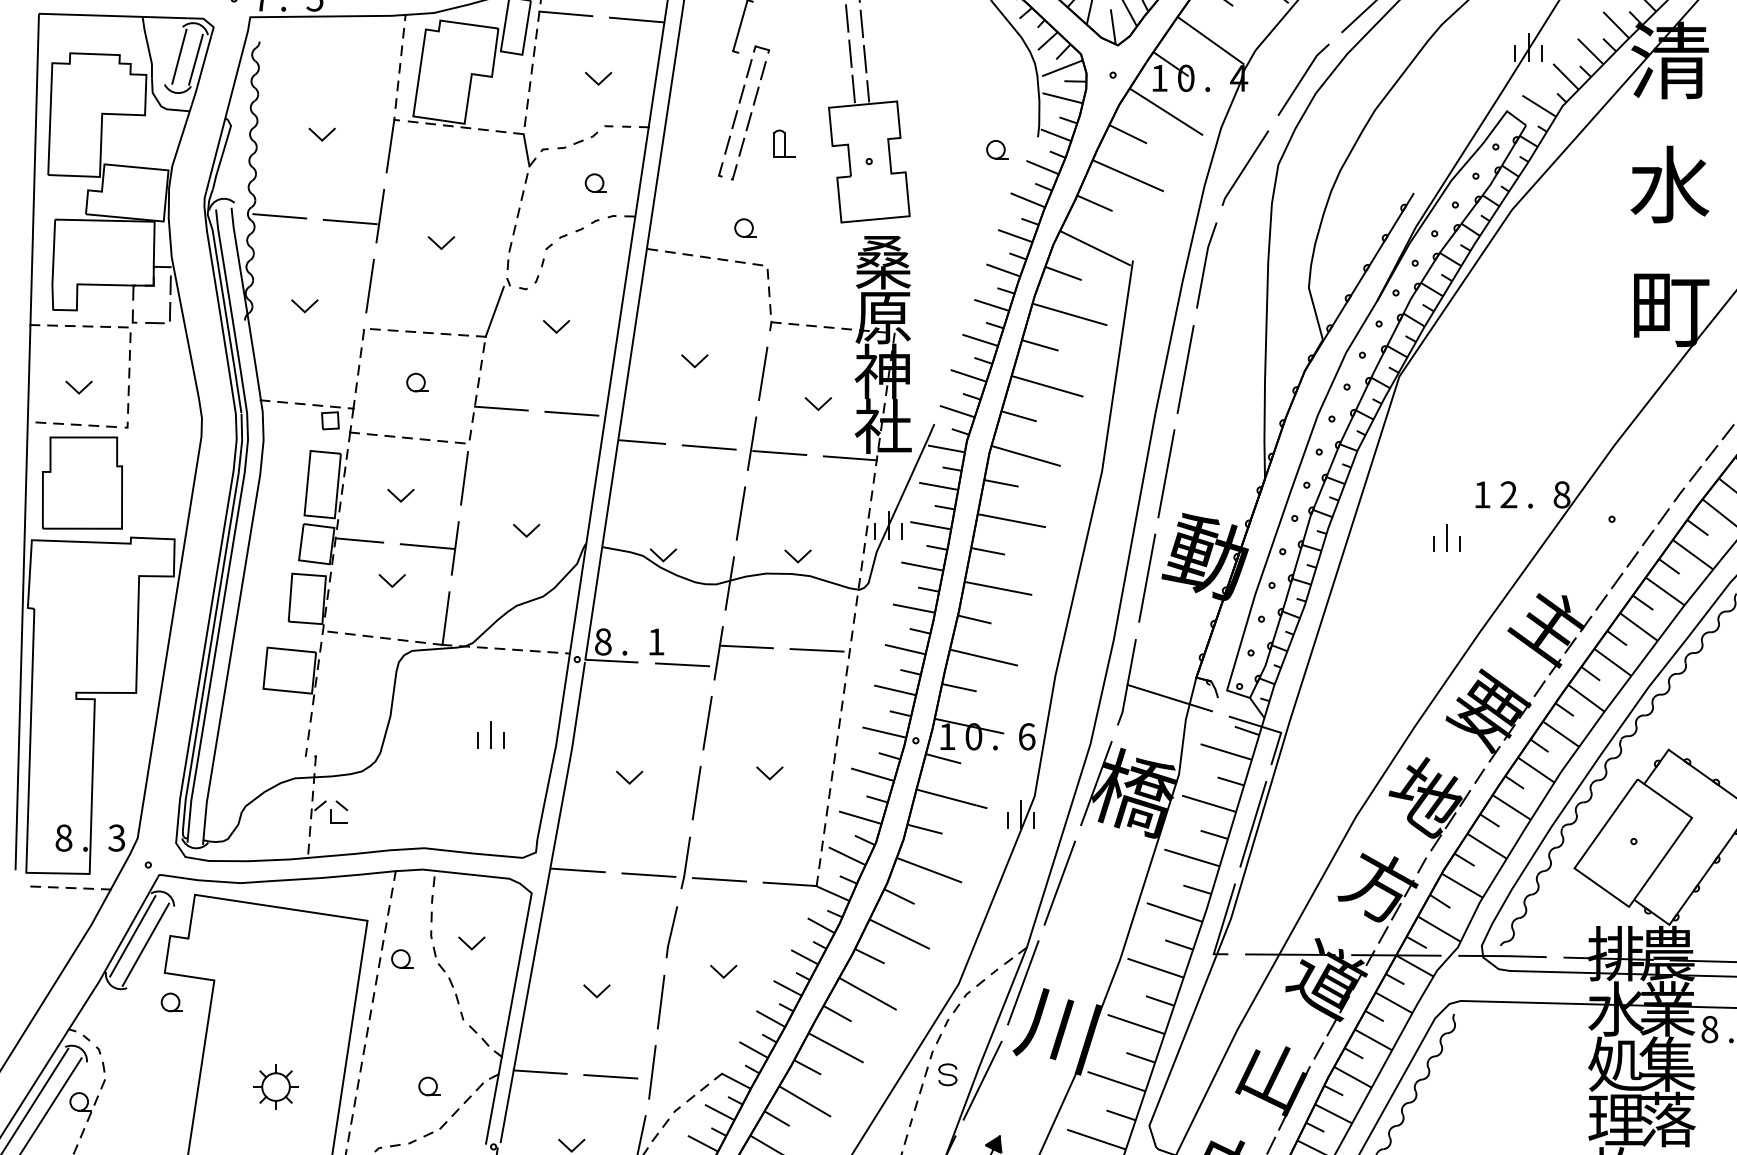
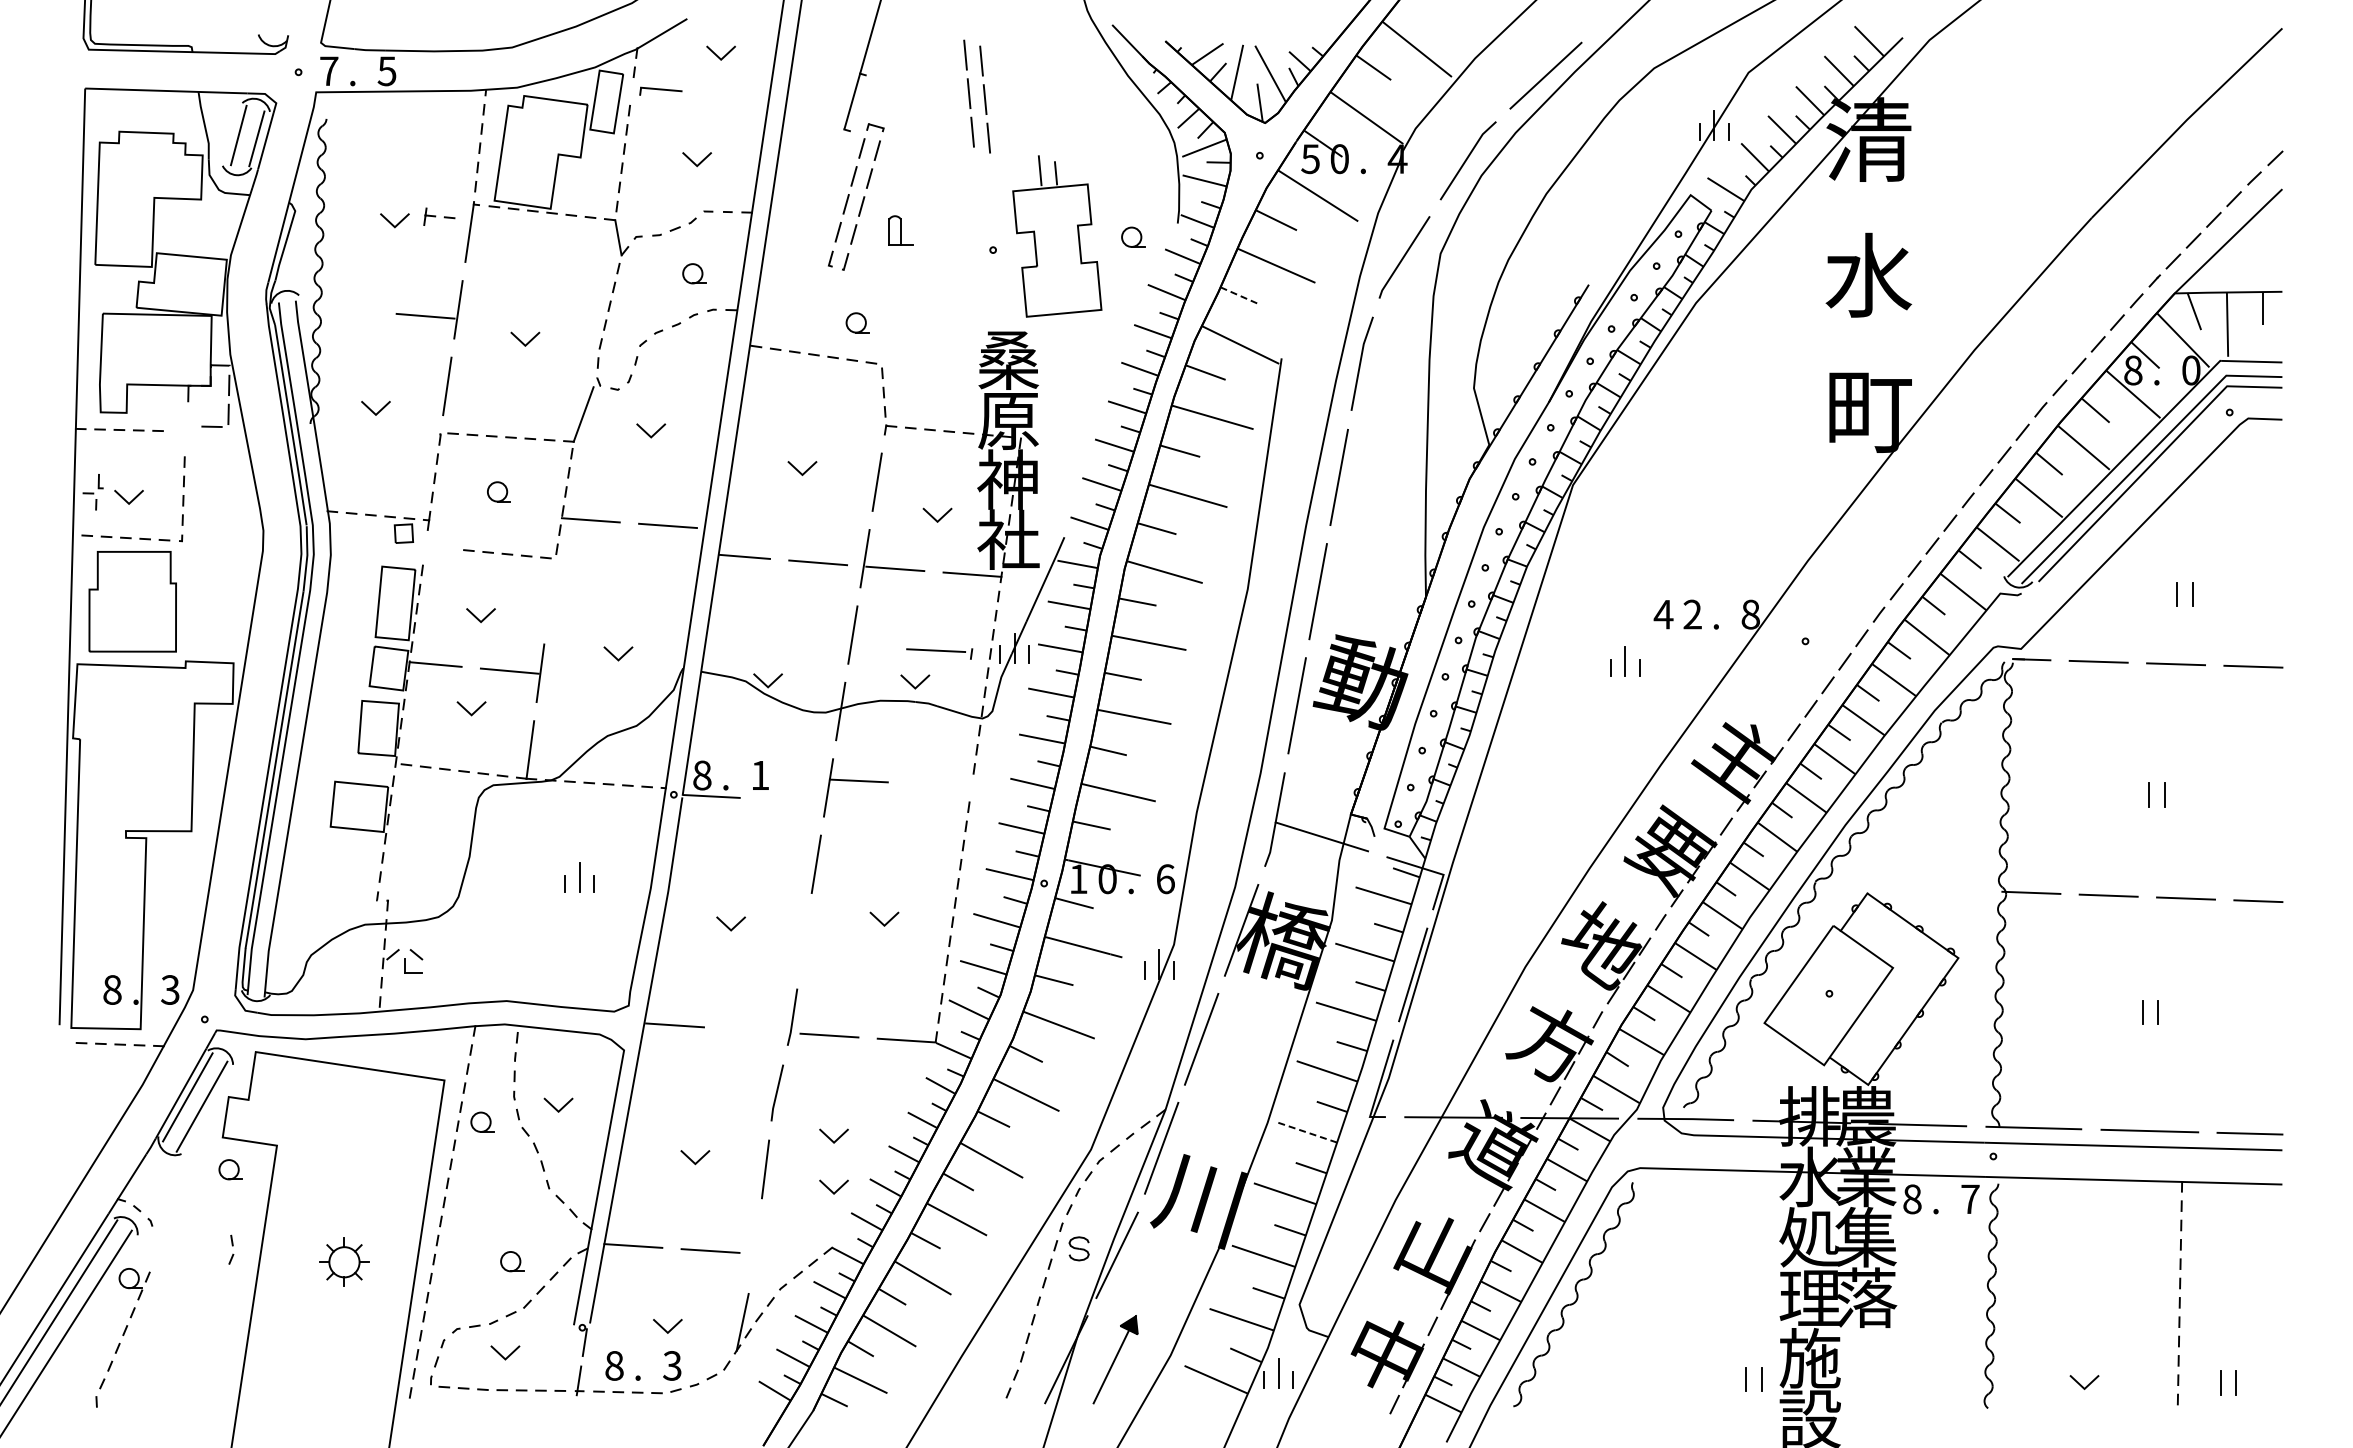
part: (565, 16) -> (660, 91), size x0.7
line: (636, 19) -> (738, 94), removed
text: (1159, 78) -> (1310, 159), 1 -> 5
part: (869, 149) -> (1057, 236), moved
line: (1095, 203) -> (1240, 296), solid -> dashed
line: (279, 215) -> (348, 309), removed
part: (127, 326) -> (92, 492), moved
part: (362, 433) -> (439, 216), moved
line: (464, 478) -> (550, 596), removed
text: (1482, 494) -> (1663, 614), 1 -> 4
part: (820, 652) -> (939, 653), moved
line: (682, 664) -> (789, 800), removed
line: (696, 792) -> (804, 940), removed
line: (649, 875) -> (752, 1030), removed
line: (1154, 968) -> (1305, 1132), solid -> dashed
line: (722, 1021) -> (832, 1190), added
line: (651, 1072) -> (755, 1246), removed
part: (103, 1075) -> (231, 1249), moved

